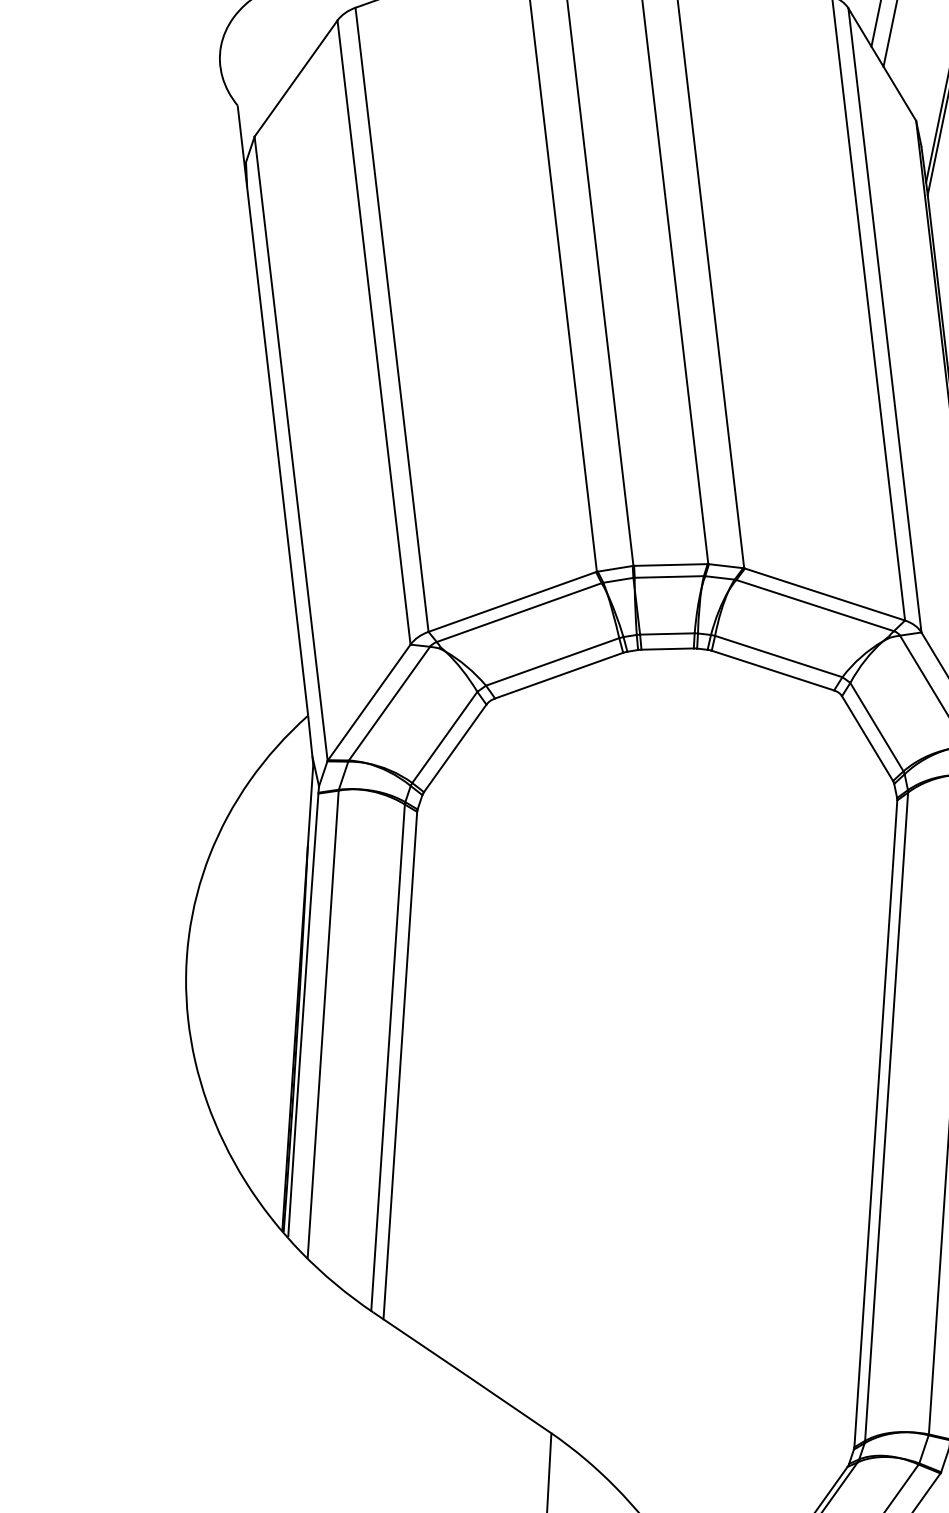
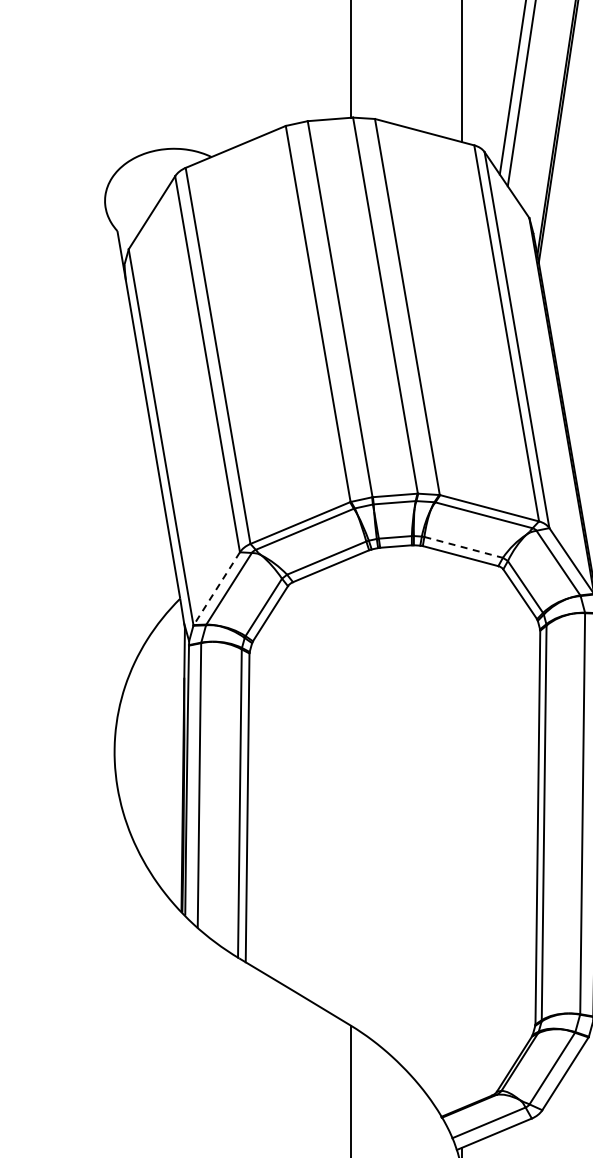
line: (778, 656) -> (463, 547), solid -> dashed
line: (368, 703) -> (216, 589), solid -> dashed

